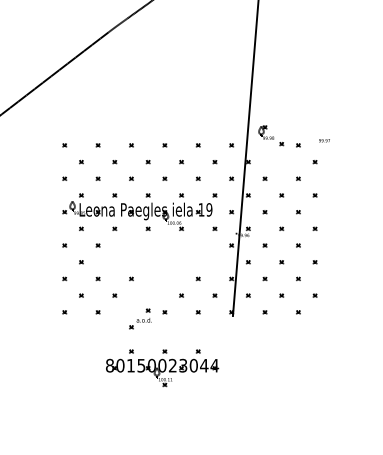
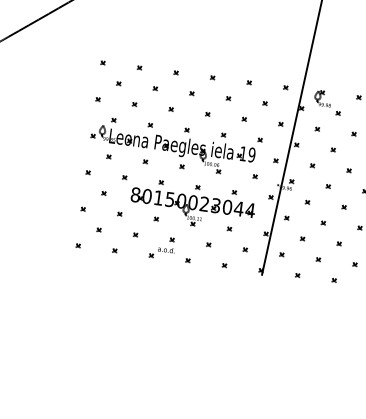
part: (271, 135) -> (328, 102), moved
part: (140, 318) -> (162, 247), moved
part: (162, 368) -> (192, 205), moved

